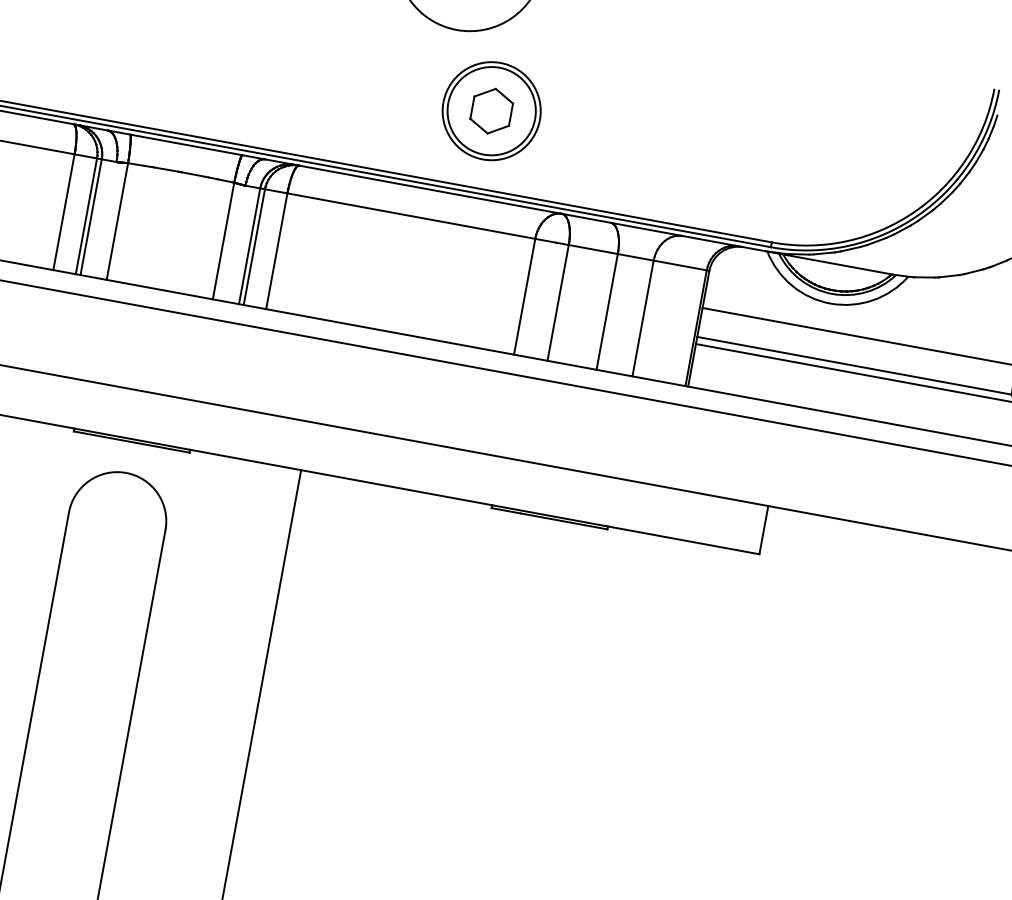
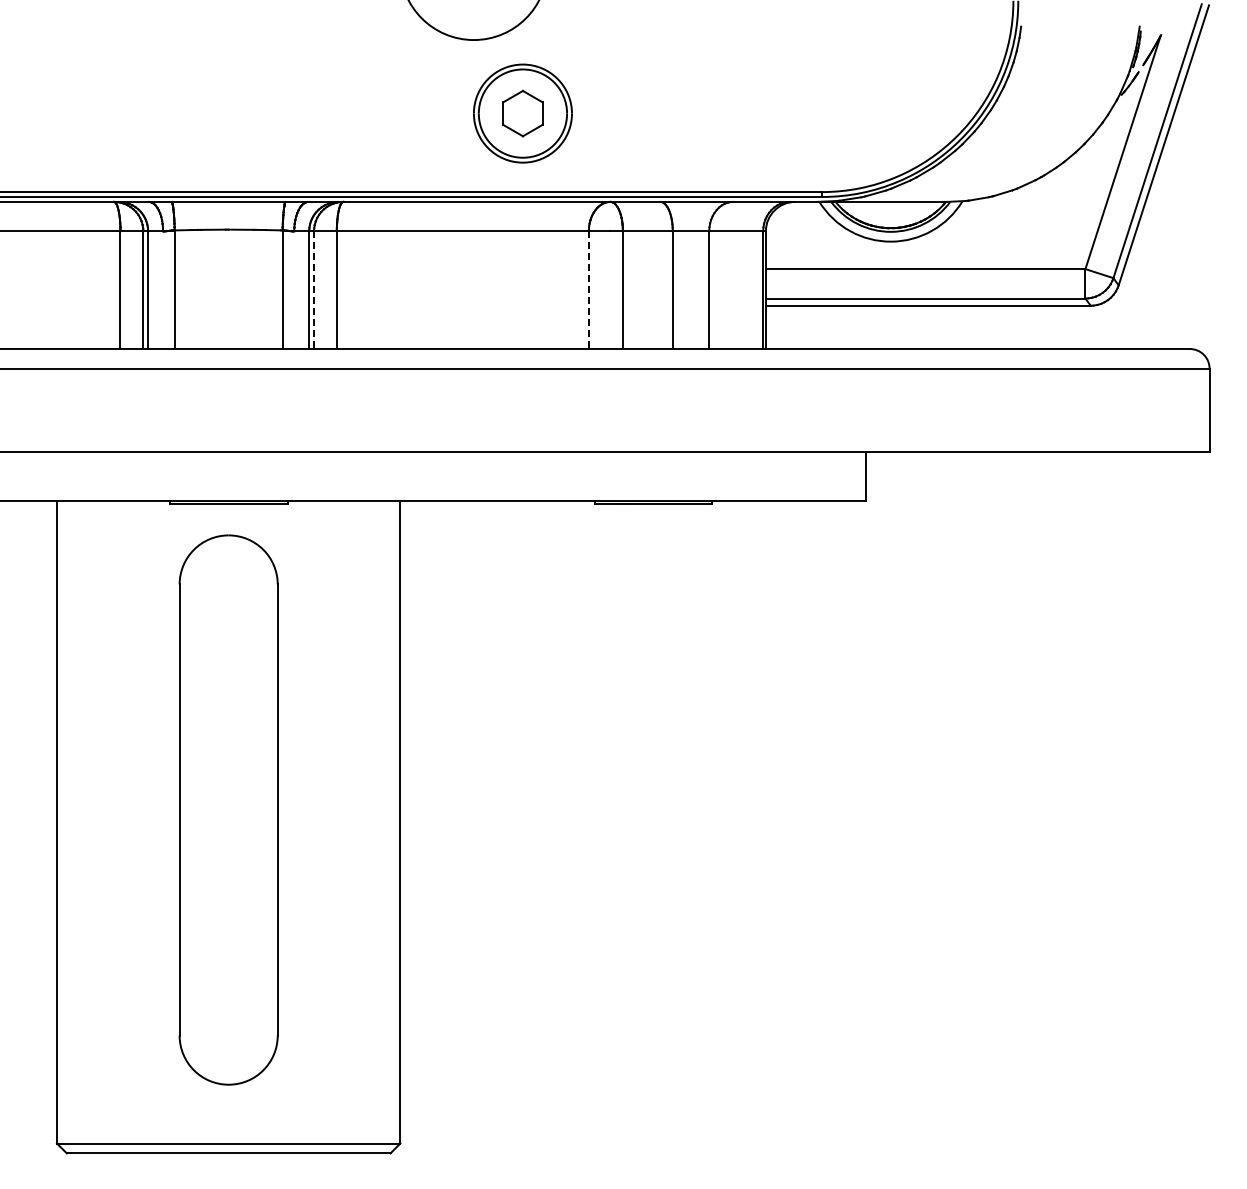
line: (254, 247) -> (314, 290), solid -> dashed
line: (524, 297) -> (588, 290), solid -> dashed

